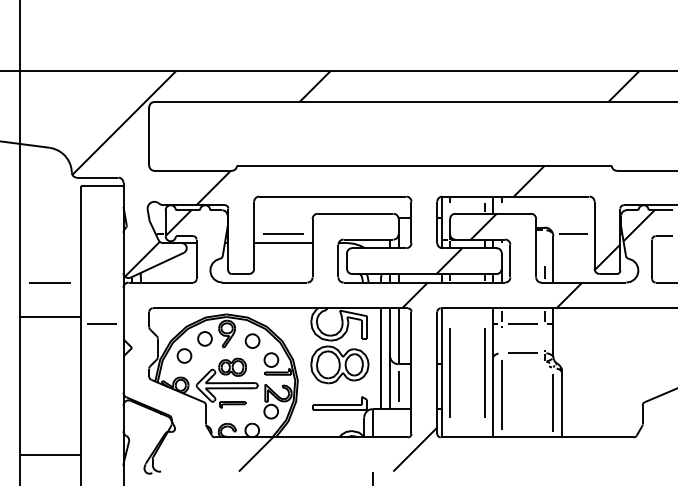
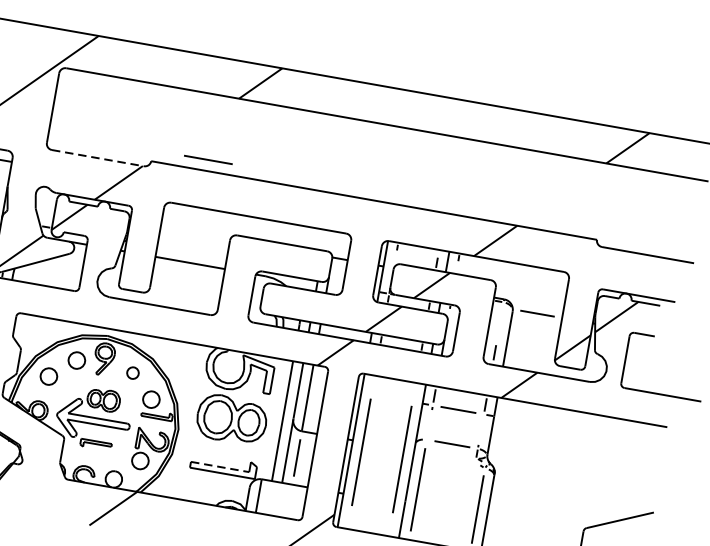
line: (193, 170) -> (98, 157), solid -> dashed
line: (283, 233) -> (208, 158), moved
circle: (252, 340) -> (133, 372), size x0.7
line: (337, 405) -> (220, 467), solid -> dashed

